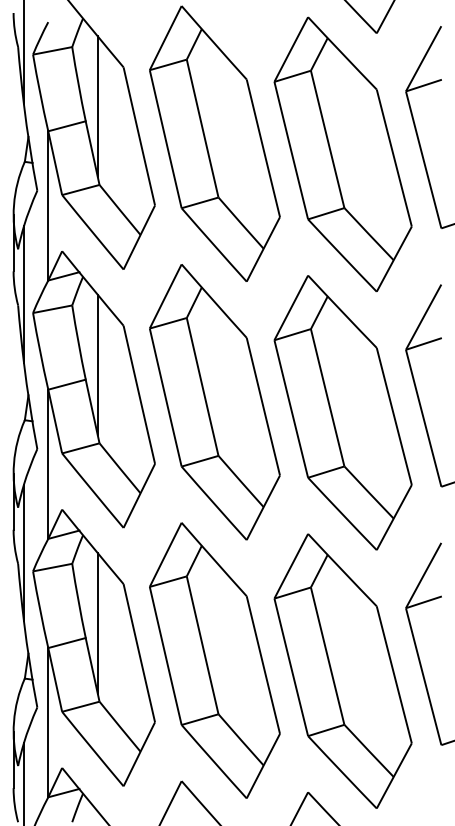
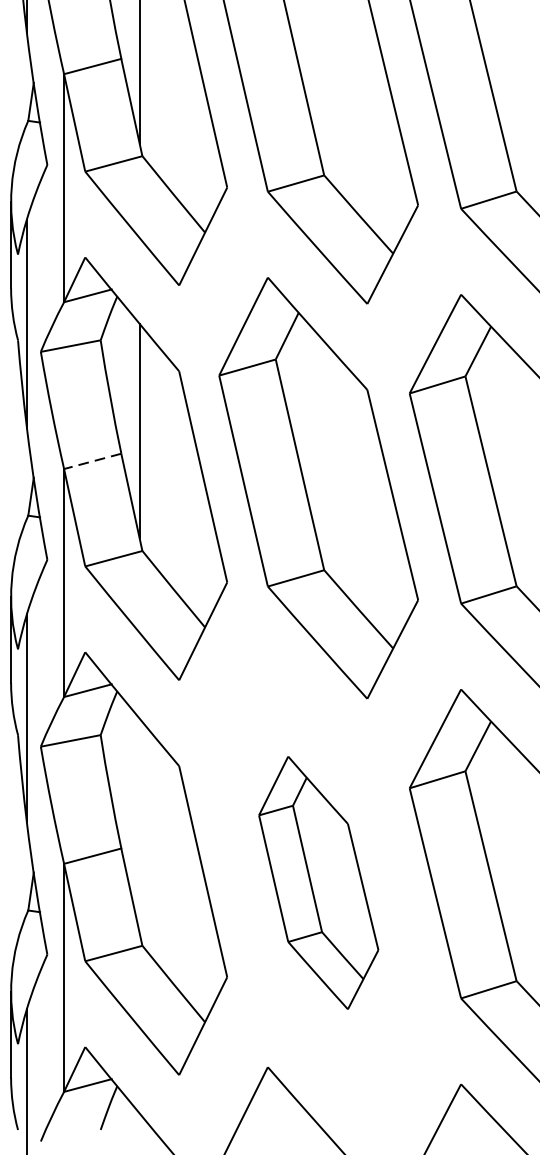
line: (66, 384) -> (91, 461), solid -> dashed
line: (97, 623) -> (139, 826), removed
part: (214, 660) -> (318, 882), size x0.6

